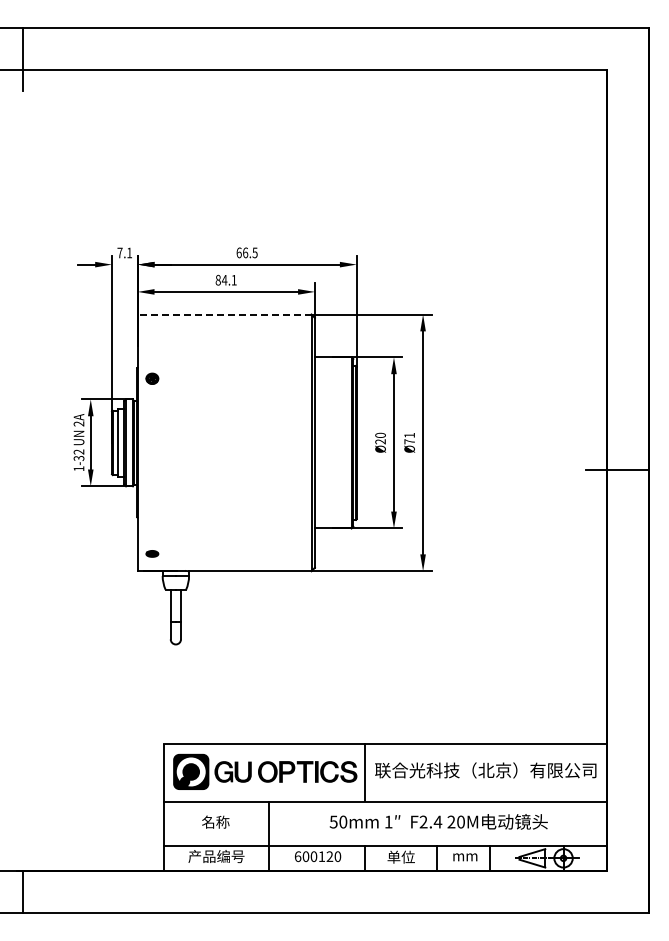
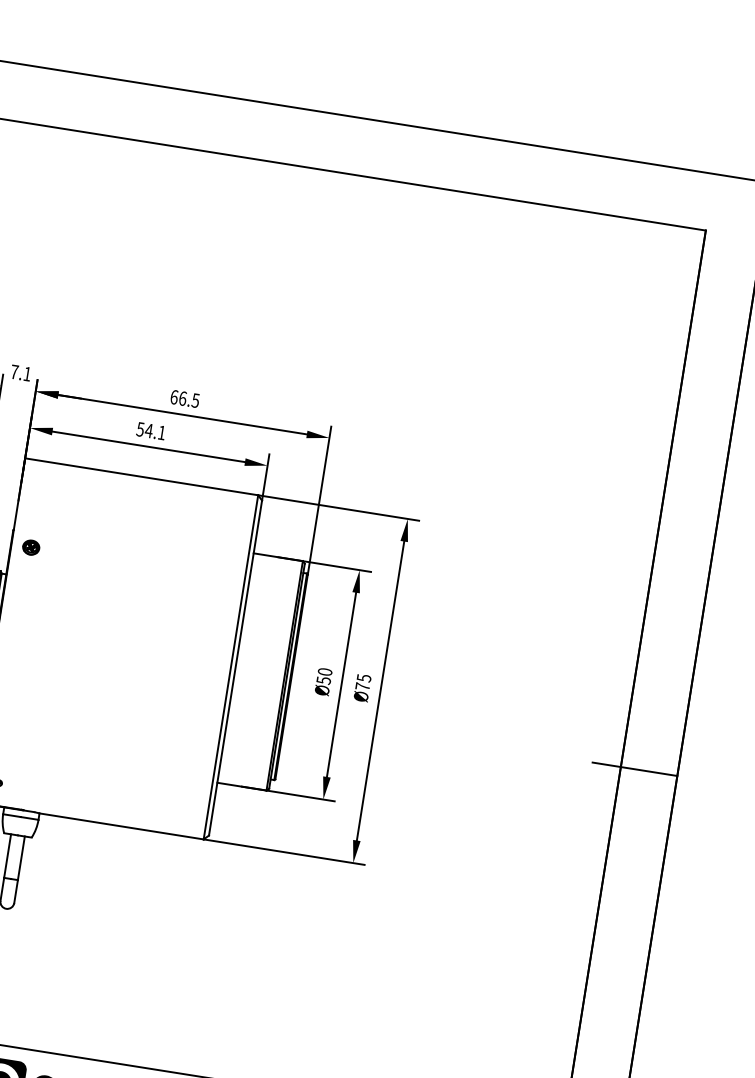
text: (217, 279) -> (139, 428), 84.1 -> 54.1
line: (224, 314) -> (141, 476), dashed -> solid
text: (409, 435) -> (363, 678), Ø71 -> Ø75
text: (380, 441) -> (323, 680), Ø20 -> Ø50

